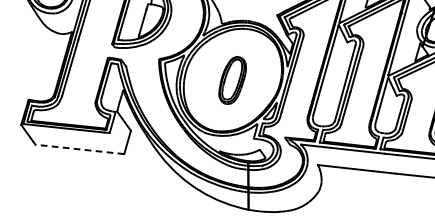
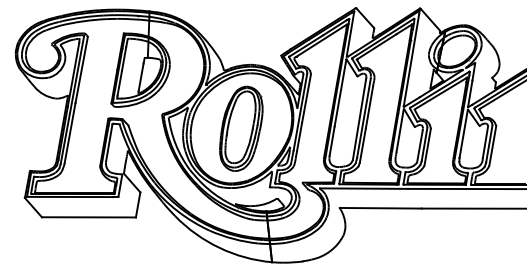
part: (232, 80) -> (241, 128), size x1.67
line: (79, 149) -> (88, 217), dashed -> solid

